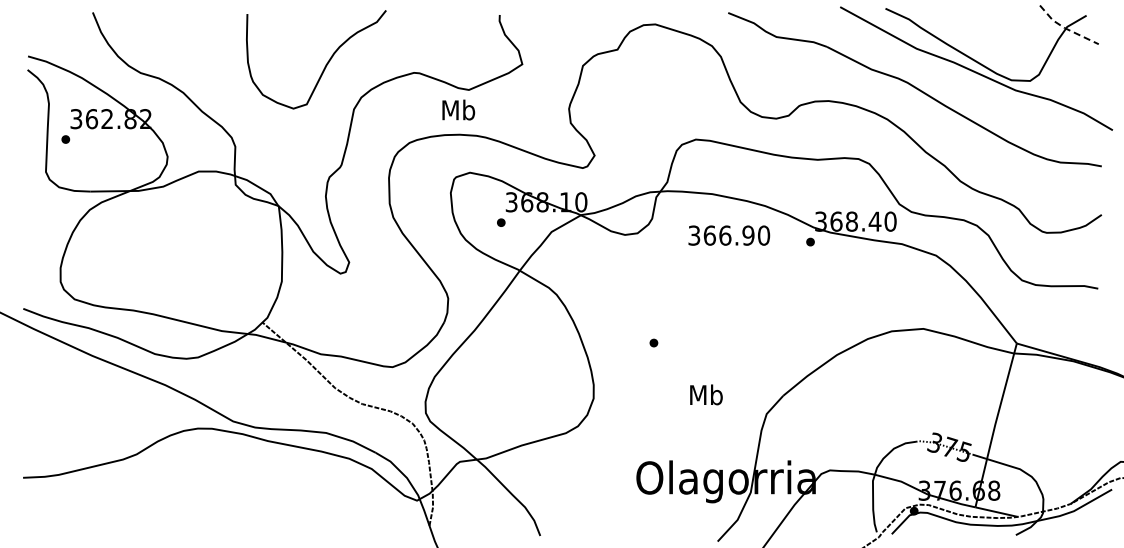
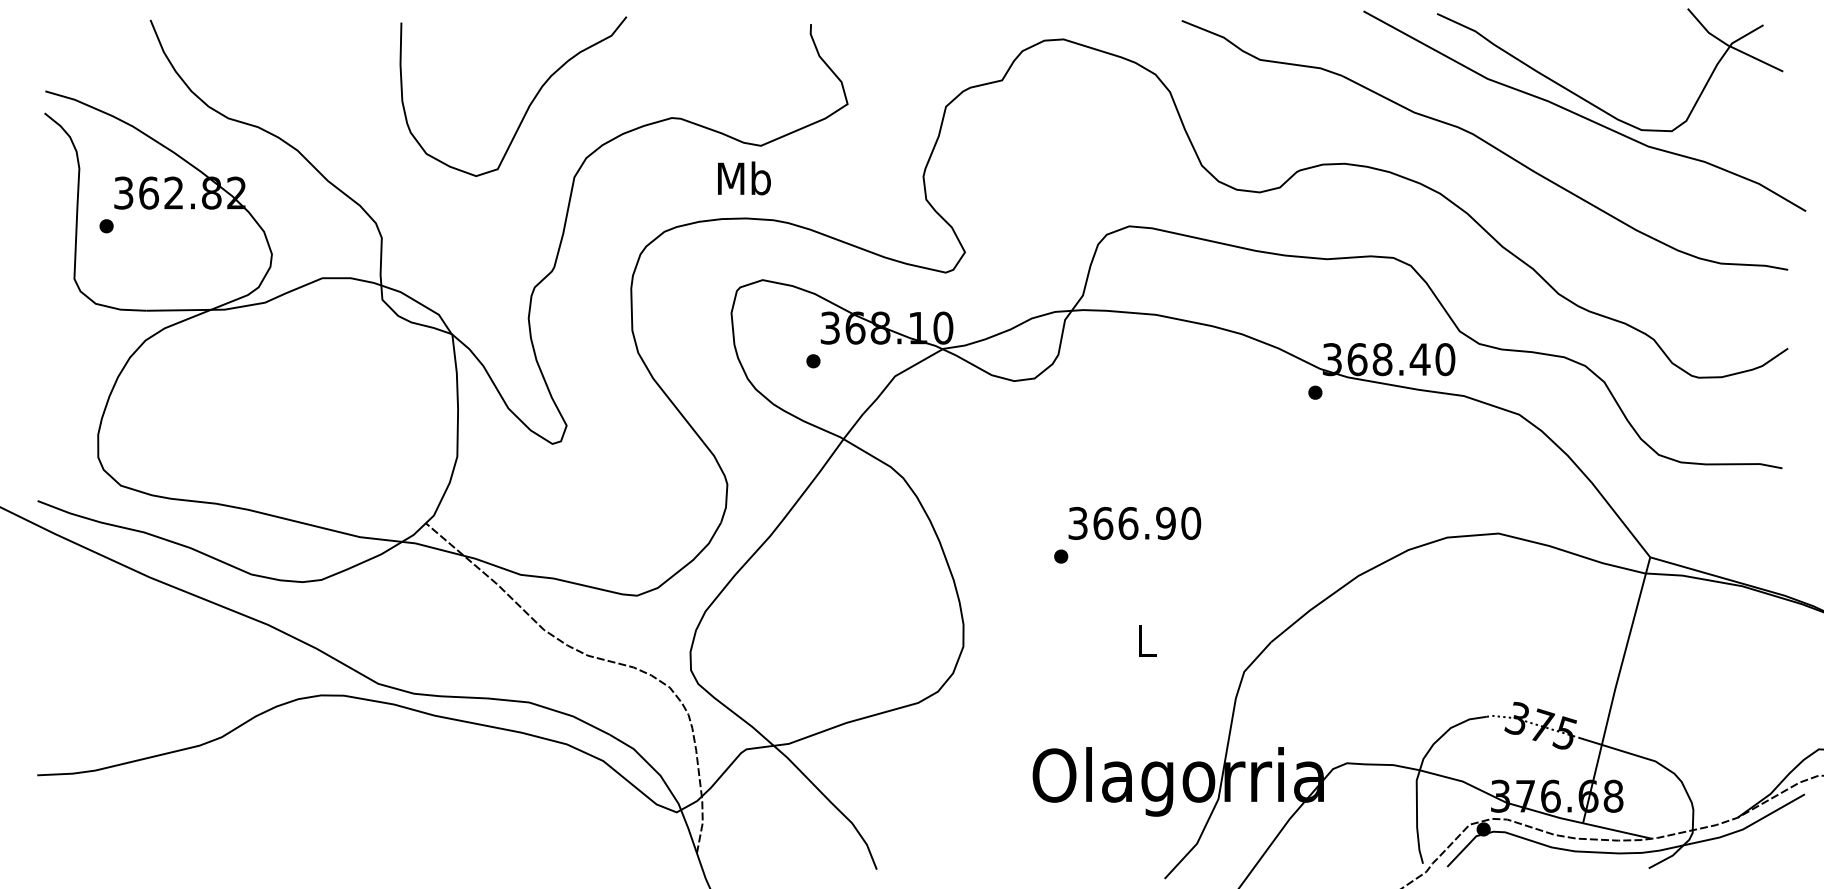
line: (1065, 28) -> (1729, 46), dashed -> solid
text: (729, 235) -> (1135, 523), moved
text: (706, 394) -> (1146, 640), Mb -> L

